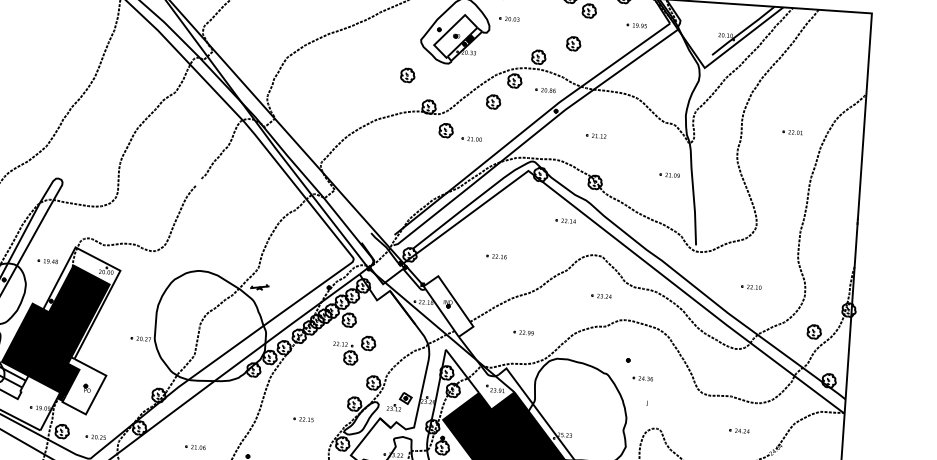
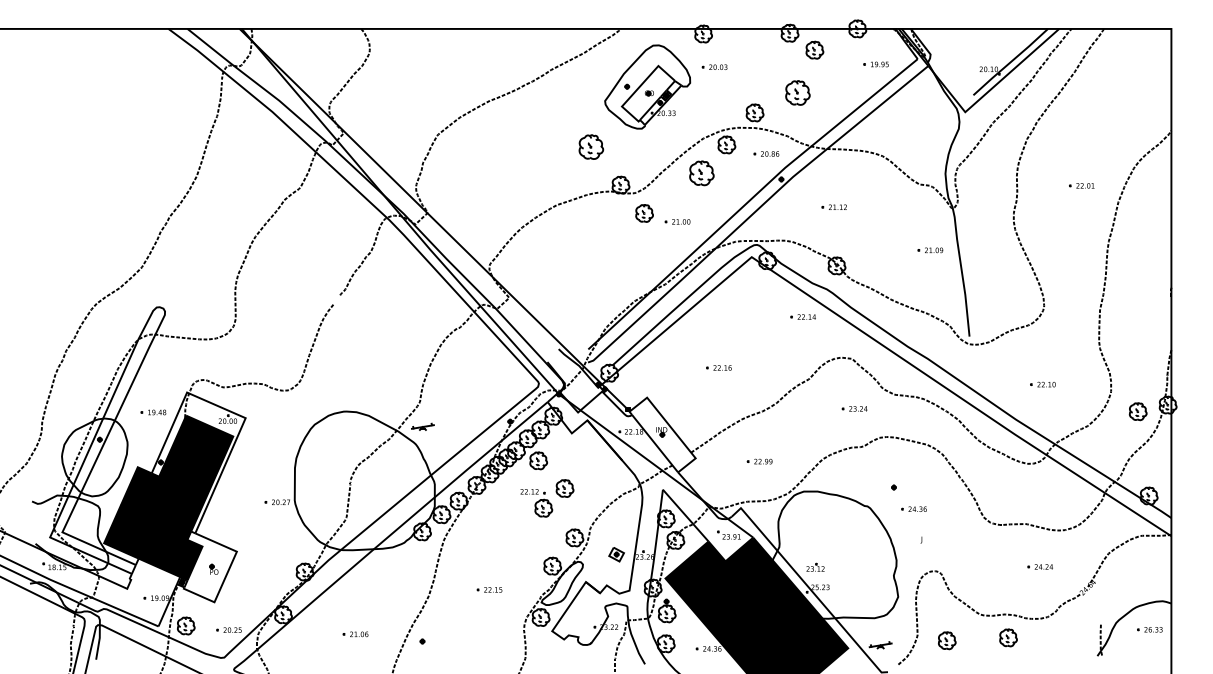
part: (573, 43) -> (797, 92), size x1.4
part: (407, 74) -> (591, 146), size x1.4
part: (493, 101) -> (701, 172), size x1.4
part: (813, 331) -> (1137, 411), moved
part: (394, 407) -> (815, 566), moved

